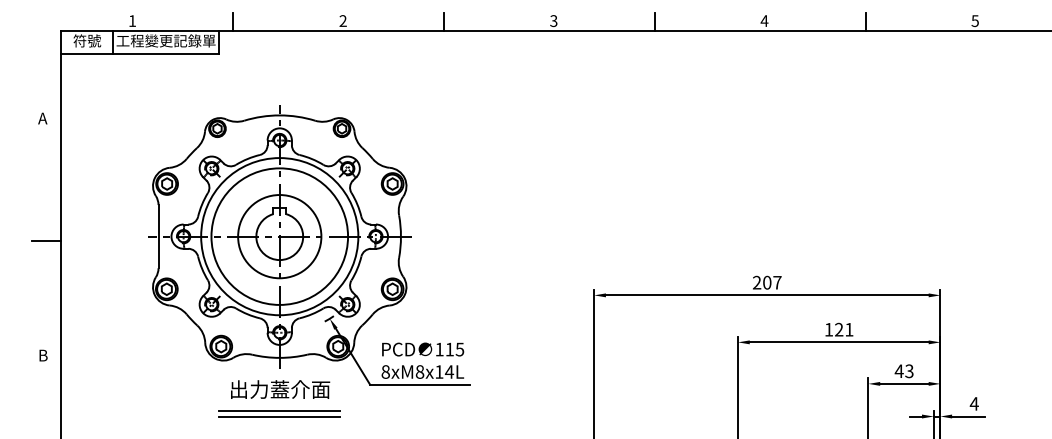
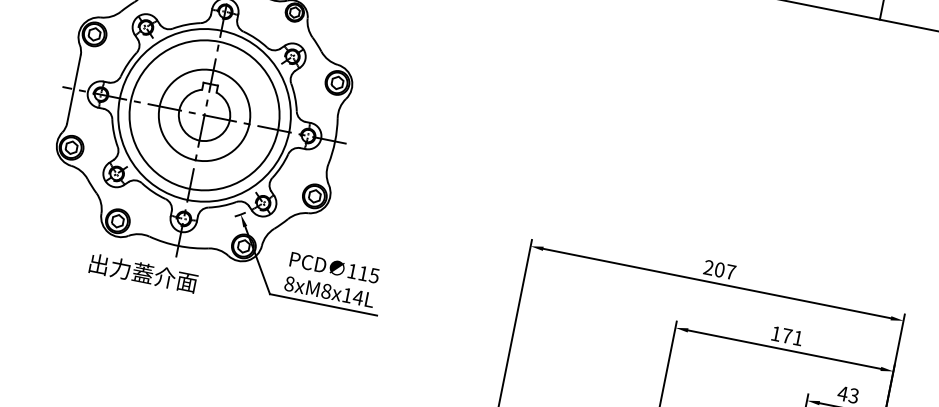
text: (839, 329) -> (787, 335), 121 -> 171
text: (280, 389) -> (143, 273), moved
line: (279, 411) -> (166, 303), removed
line: (279, 417) -> (165, 310), removed

